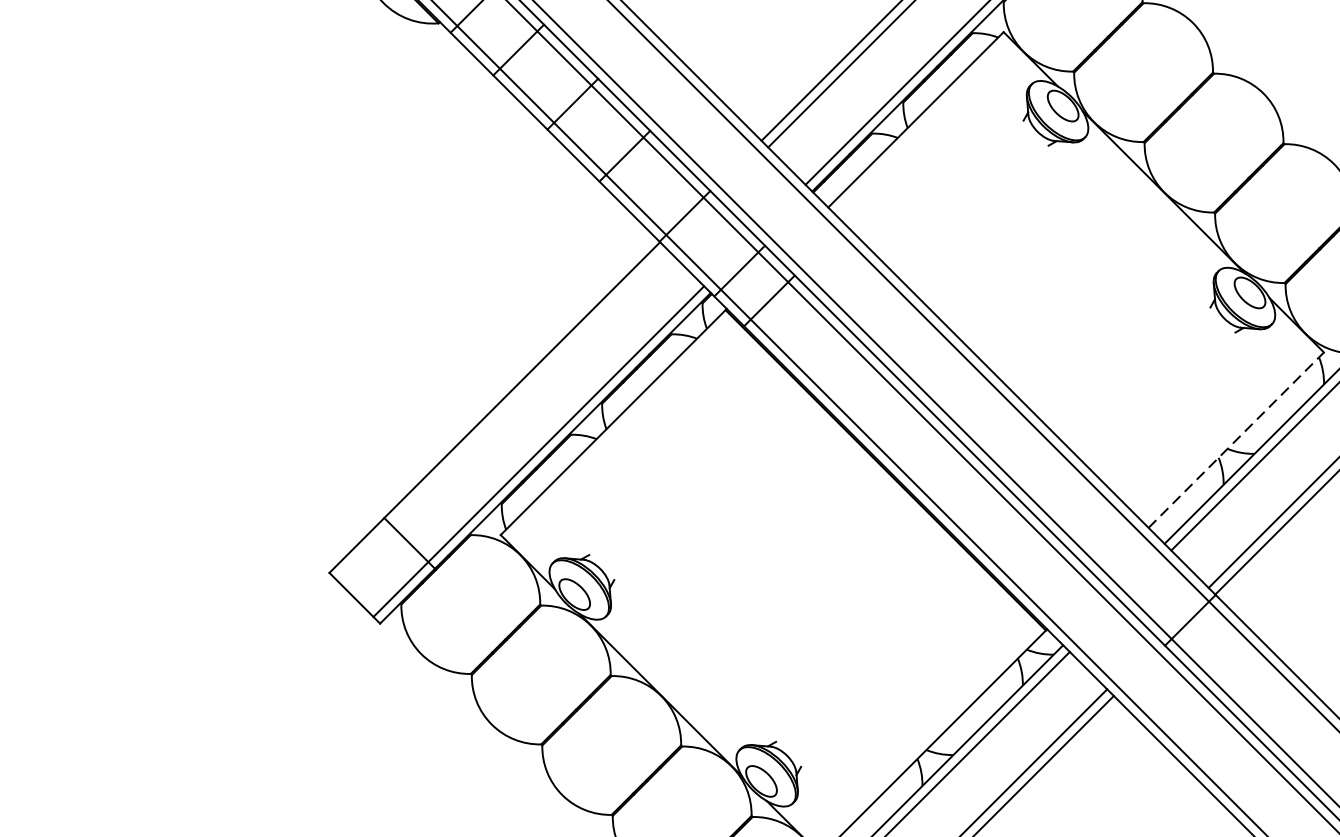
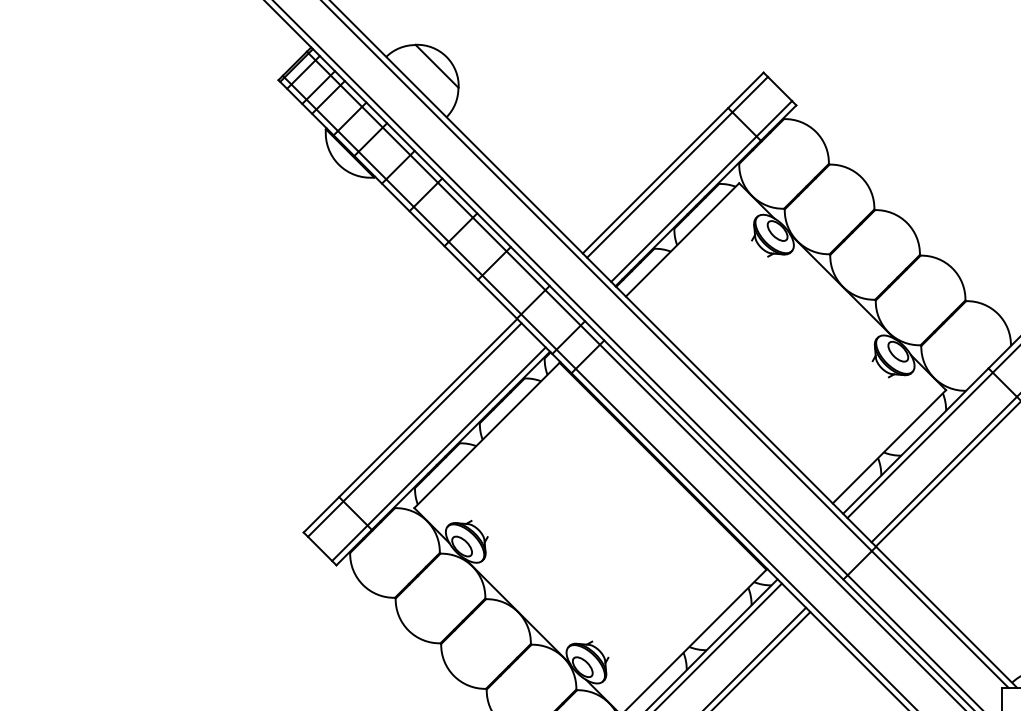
line: (500, 413) -> (414, 429), added
line: (1236, 439) -> (889, 446), dashed -> solid

